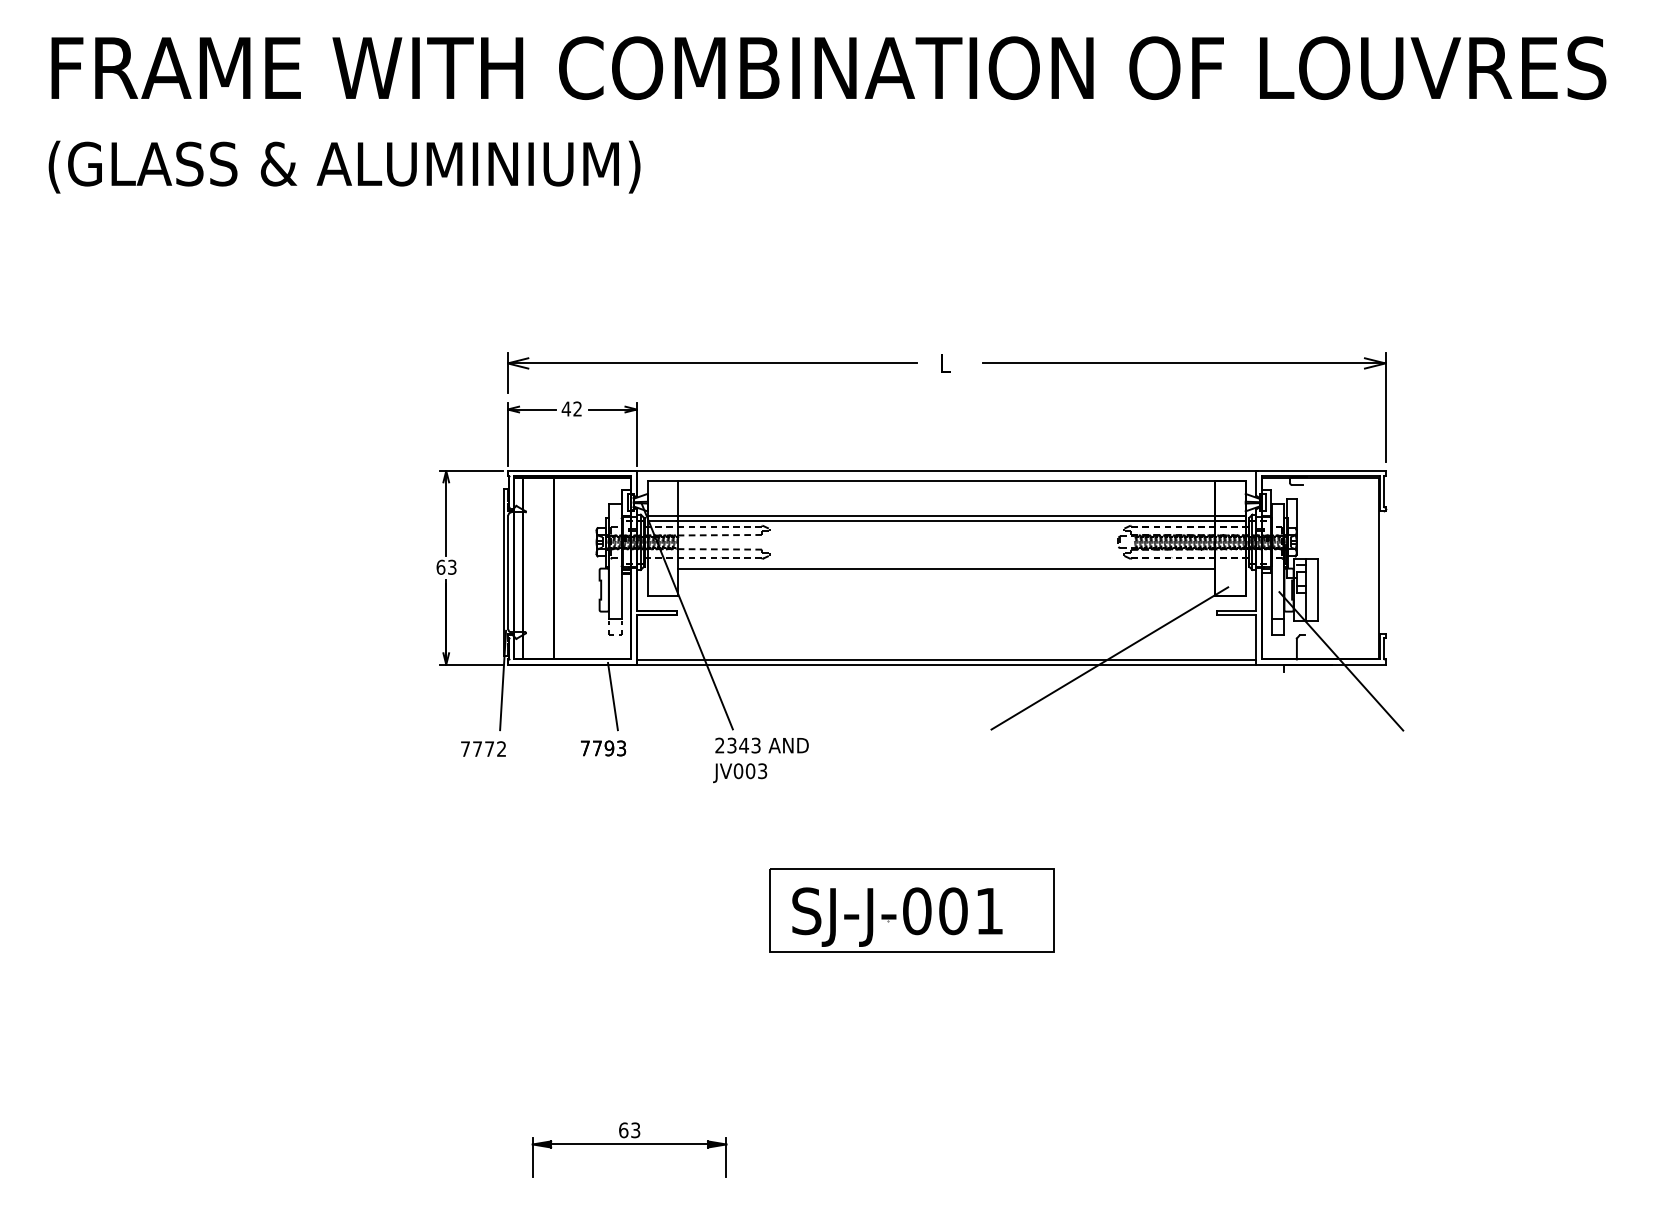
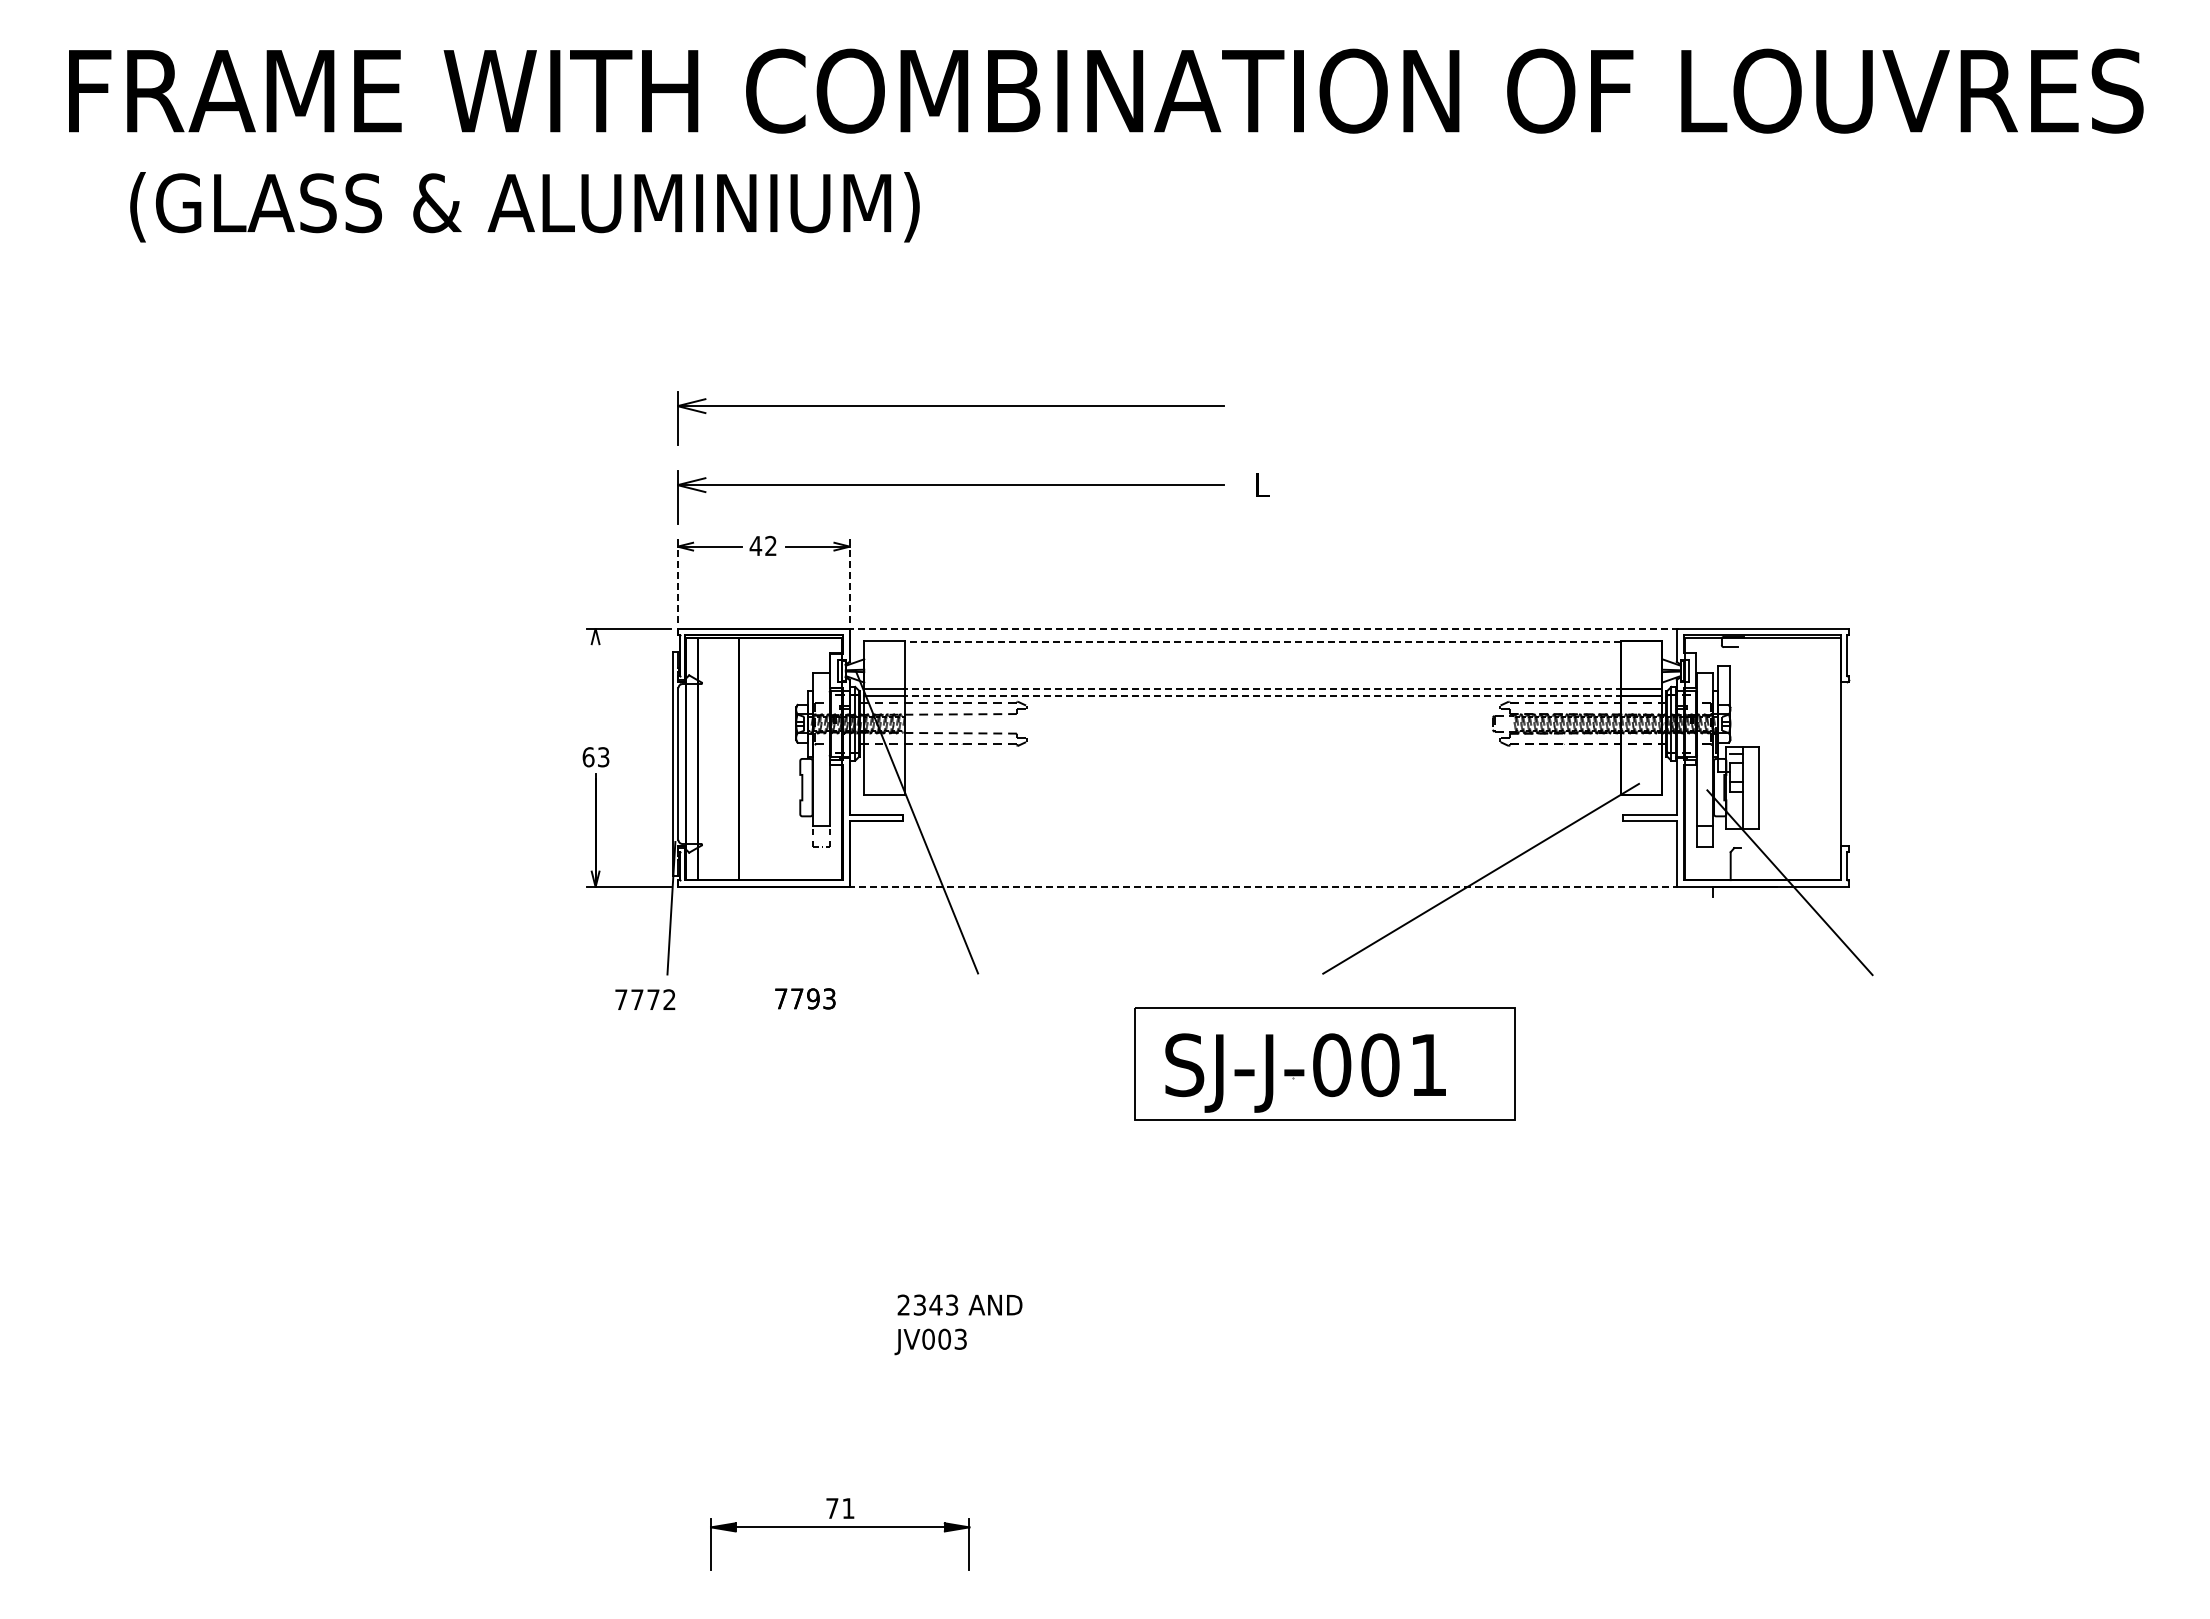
text: (344, 167) -> (524, 207), moved
part: (712, 304) -> (950, 406), added
part: (1184, 363) -> (1580, 485), removed
line: (507, 434) -> (677, 580), solid -> dashed
line: (636, 434) -> (849, 580), solid -> dashed
line: (946, 470) -> (1263, 628), solid -> dashed
line: (946, 481) -> (1262, 642), solid -> dashed
line: (446, 512) -> (595, 684), removed
line: (946, 515) -> (1262, 688), solid -> dashed
line: (946, 521) -> (1262, 695), solid -> dashed
line: (946, 569) -> (1263, 759), removed
line: (946, 659) -> (1262, 880), removed
line: (946, 664) -> (1262, 887), solid -> dashed
line: (612, 696) -> (817, 929), removed
text: (760, 760) -> (958, 1324), moved
part: (911, 910) -> (1324, 1063), moved
text: (629, 1130) -> (840, 1508), 63 -> 71

